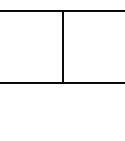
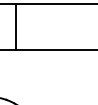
line: (62, 46) -> (15, 26), moved

